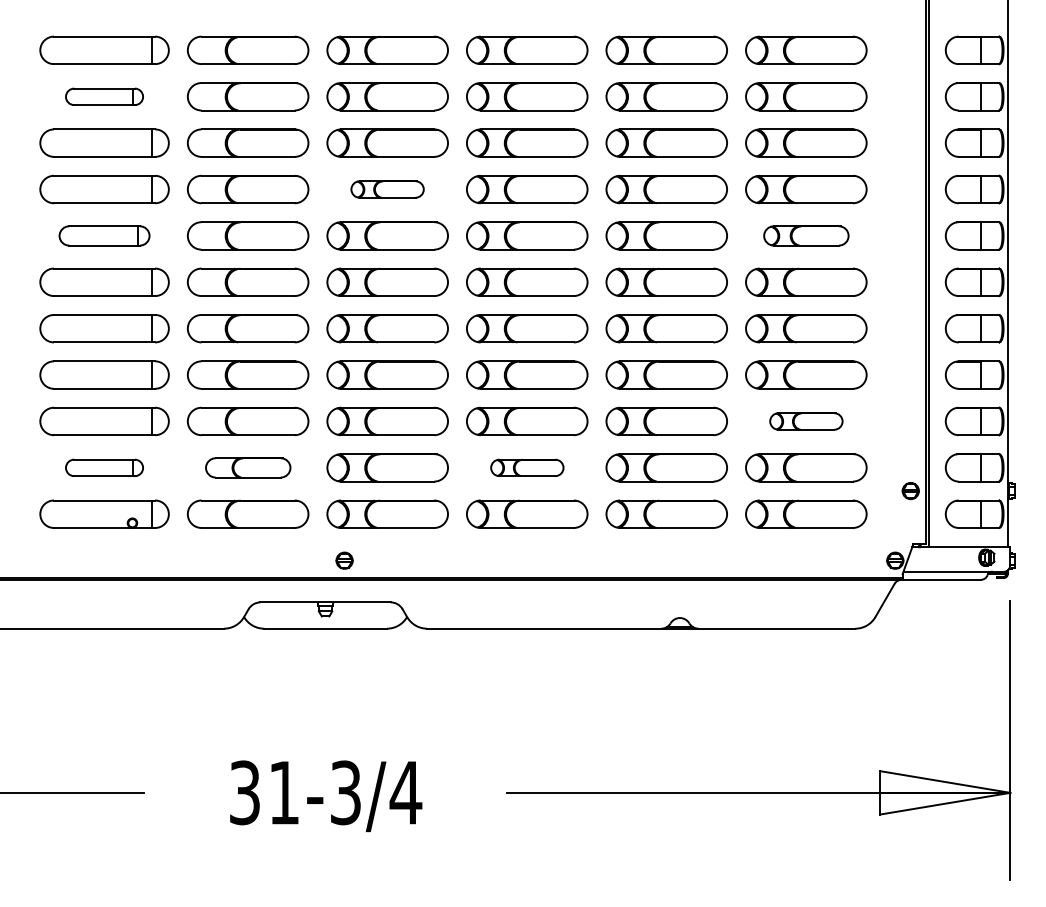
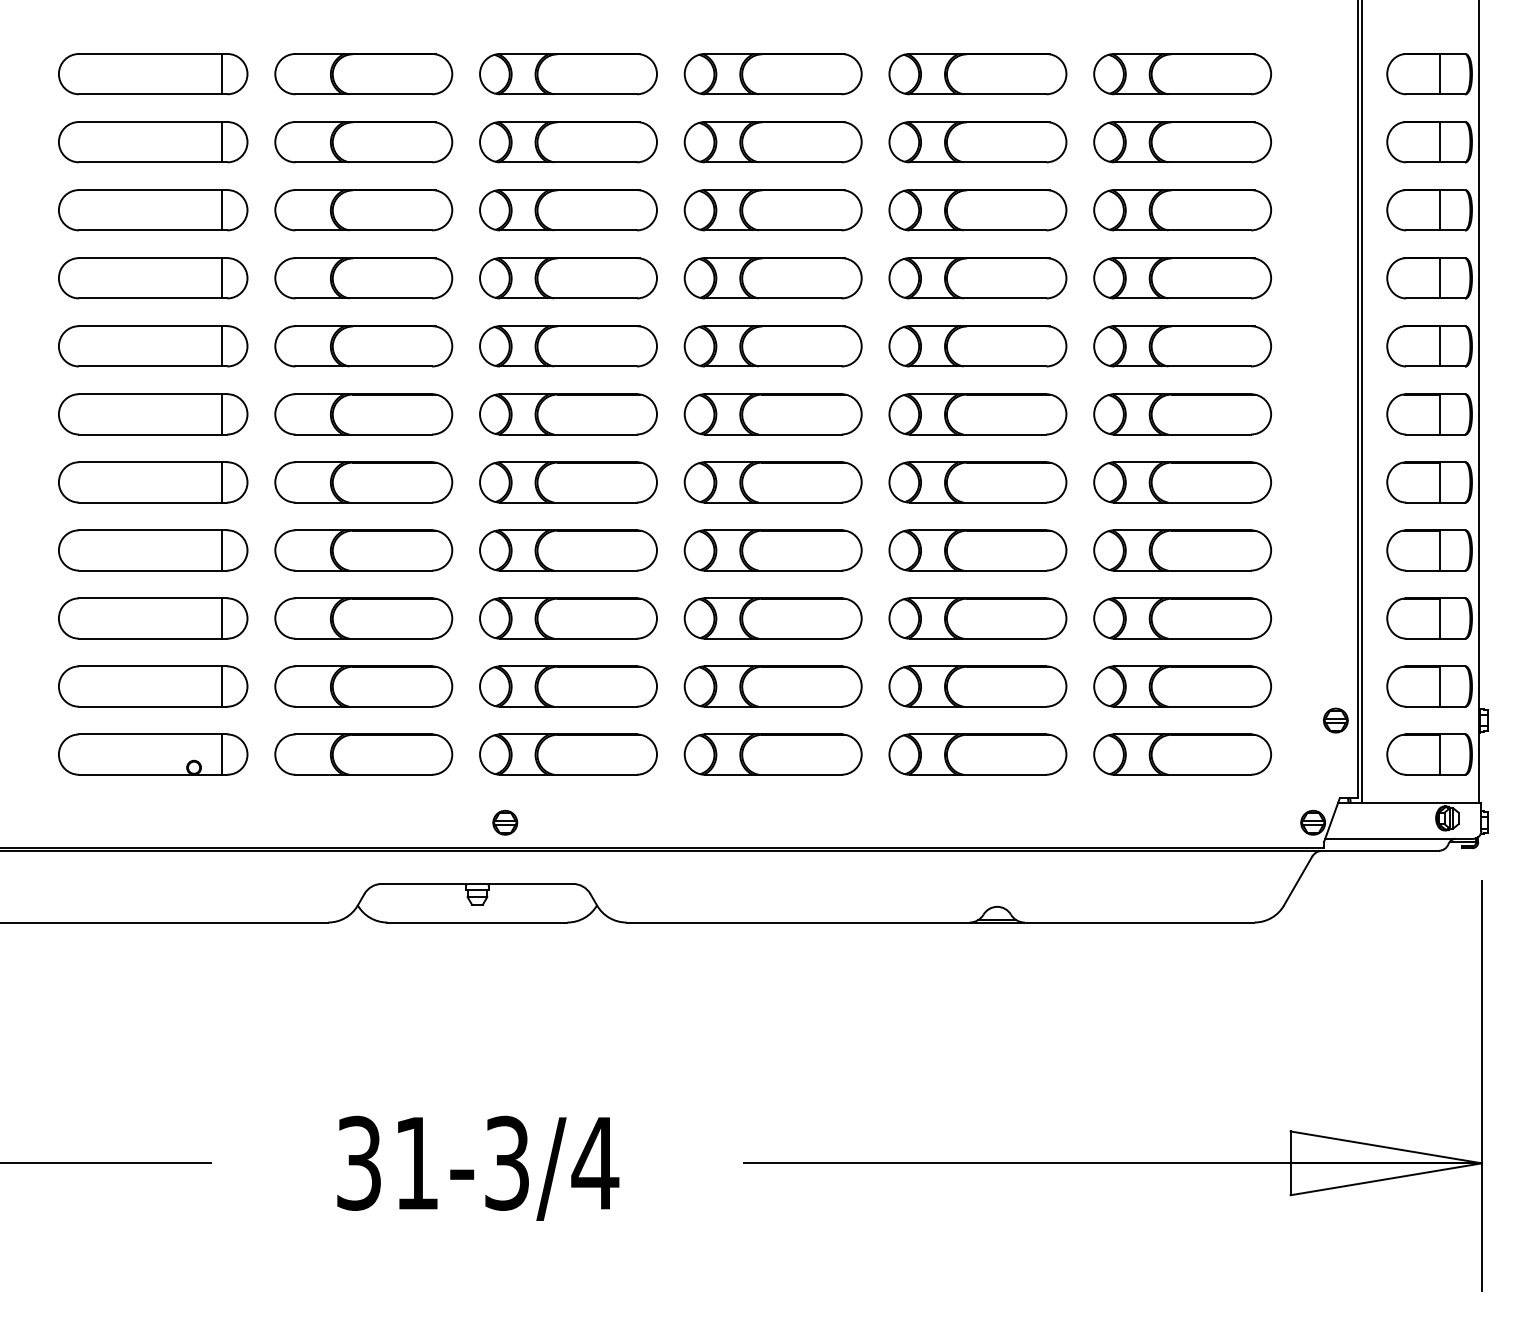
part: (104, 96) -> (153, 141), size x1.67
part: (387, 189) -> (568, 278), size x1.67
part: (104, 235) -> (153, 345), size x1.43
part: (806, 235) -> (1182, 345), size x1.43
part: (806, 421) -> (1182, 618), size x1.67
part: (104, 467) -> (153, 686), size x1.67
part: (248, 467) -> (364, 686), size x1.43
part: (527, 467) -> (773, 686), size x1.67

